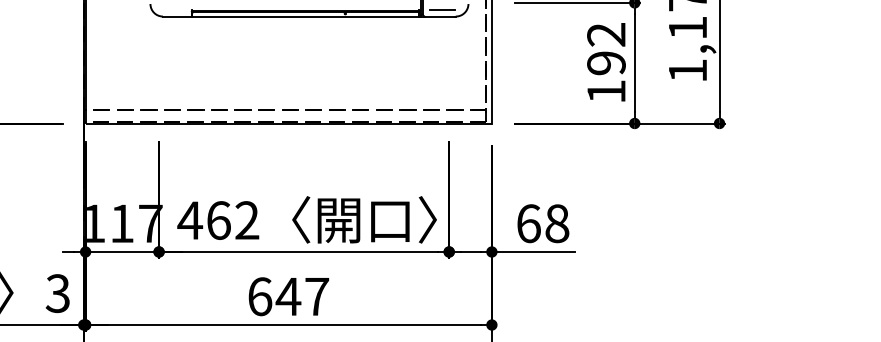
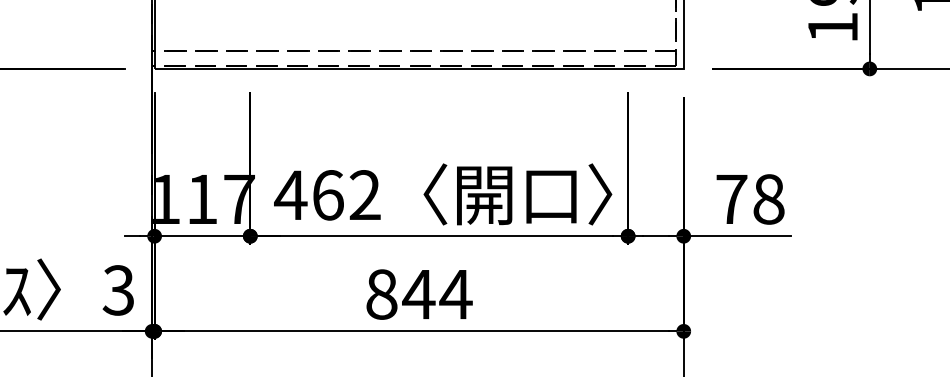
text: (528, 223) -> (731, 199), 68 -> 78
text: (288, 296) -> (418, 294), 647 -> 844

